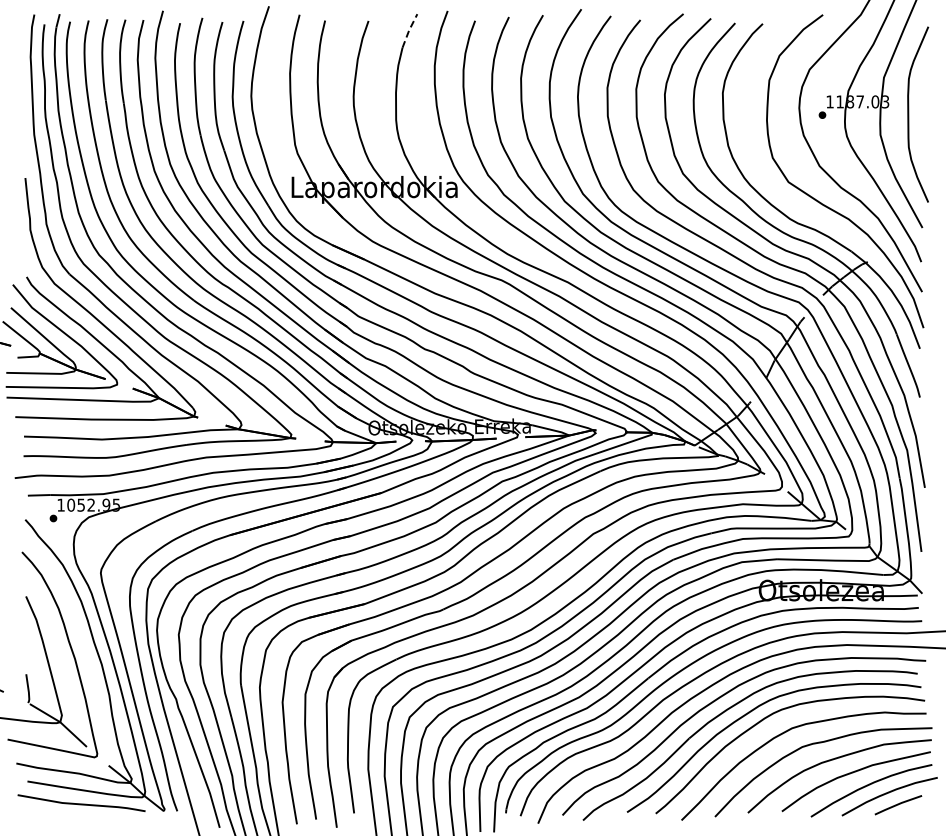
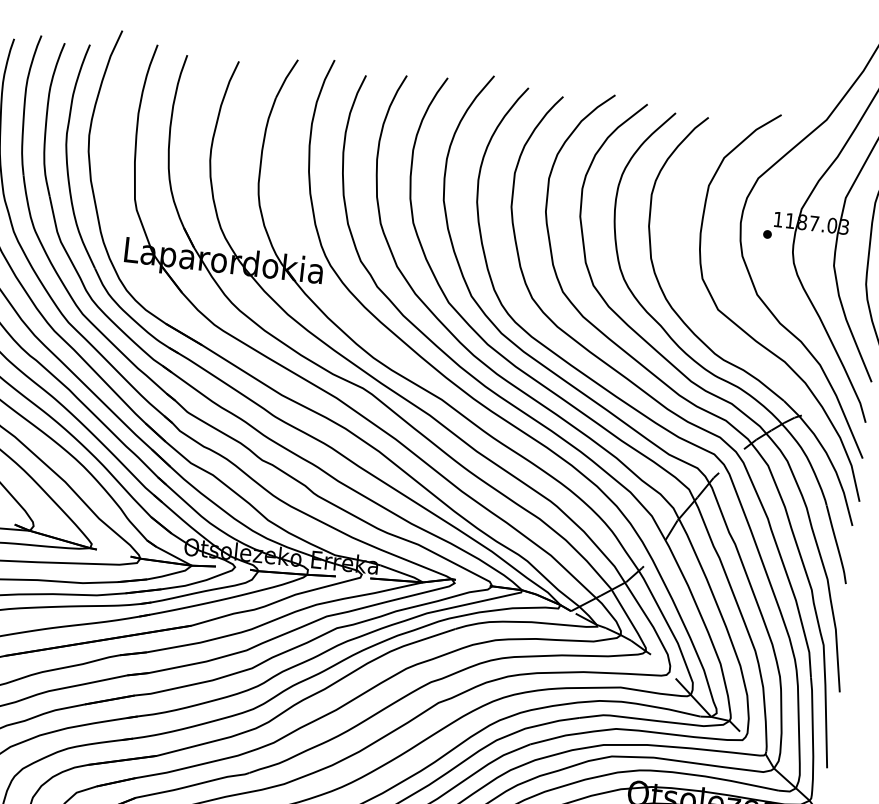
line: (409, 30) -> (286, 78), dashed -> solid

